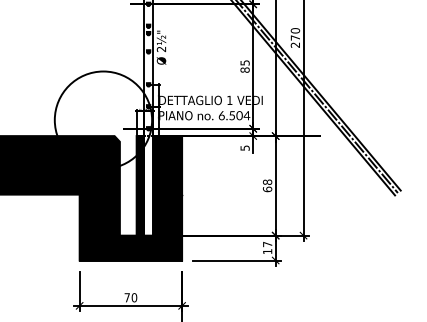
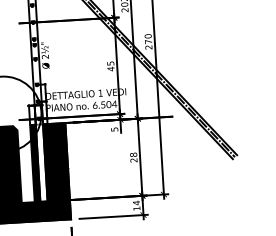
text: (244, 70) -> (110, 69), 85 -> 45
text: (267, 189) -> (133, 160), 68 -> 28
text: (267, 244) -> (136, 203), 17 -> 14

